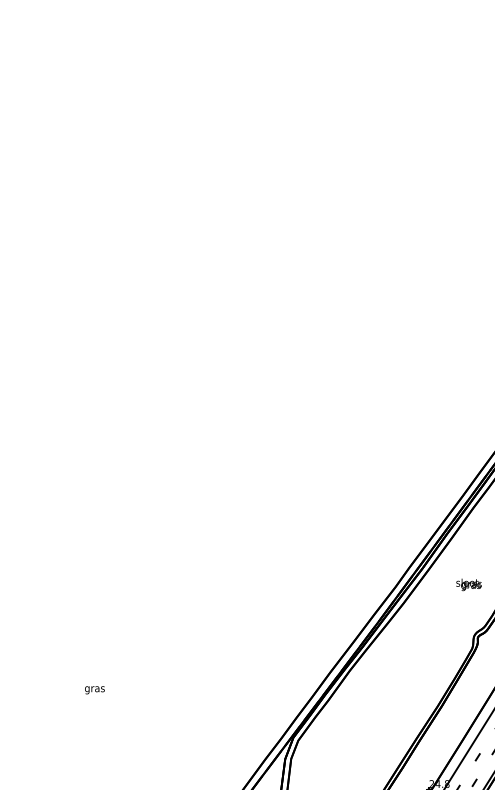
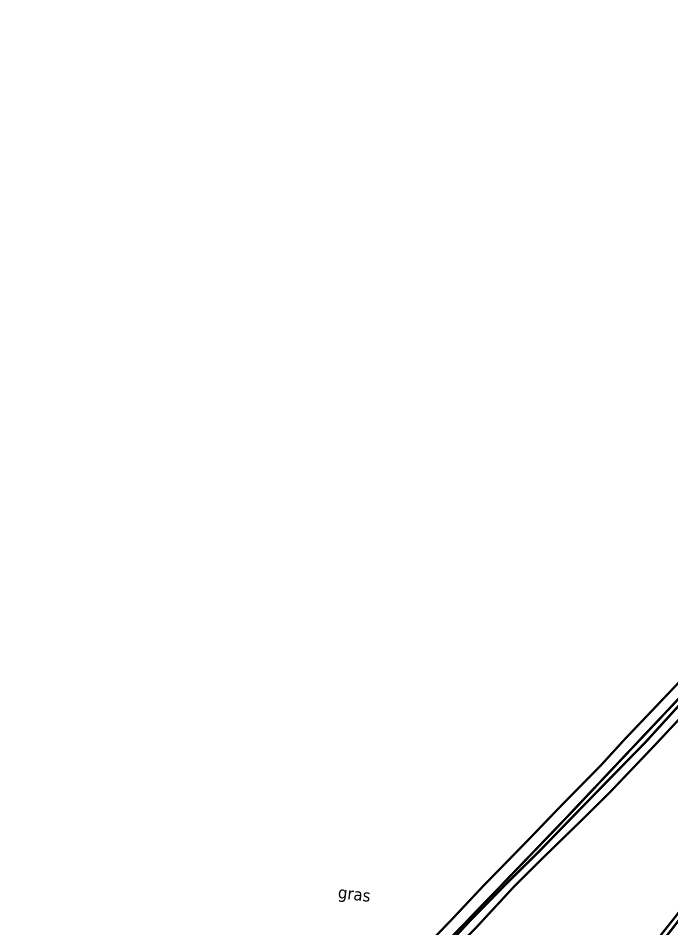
text: (94, 690) -> (353, 897), moved

